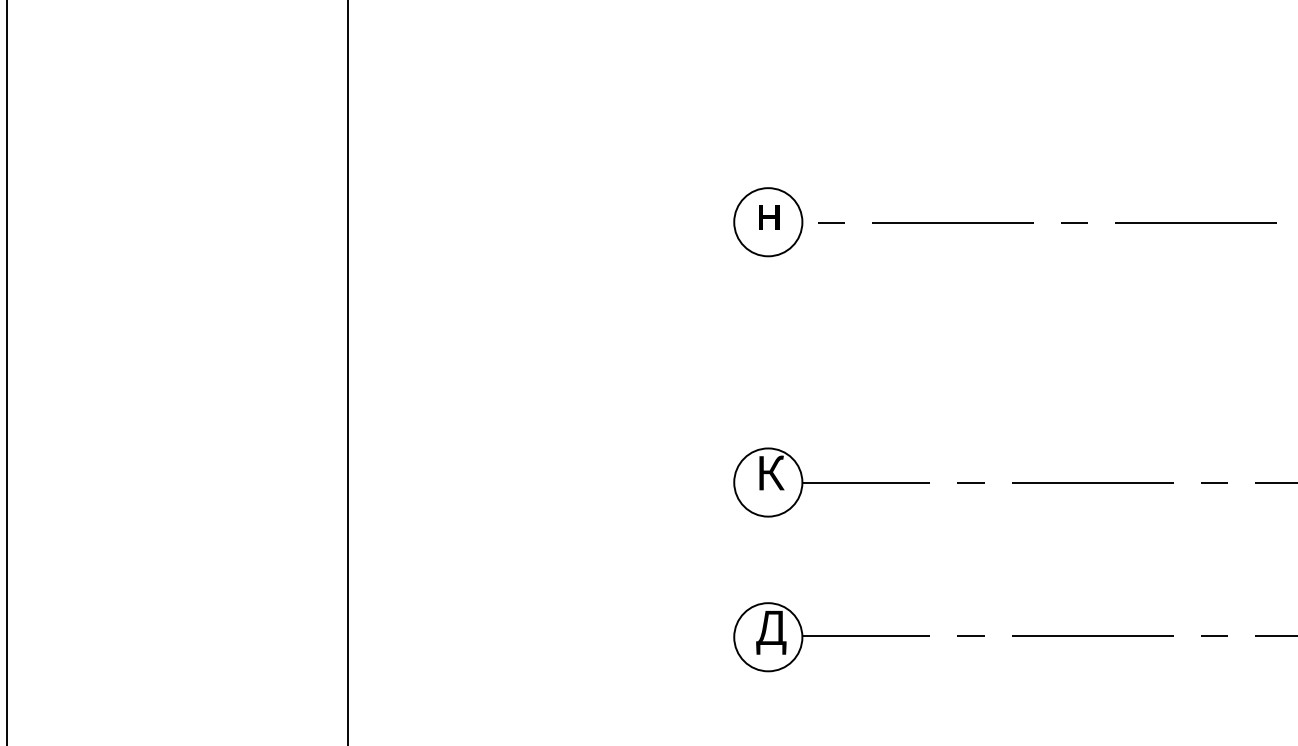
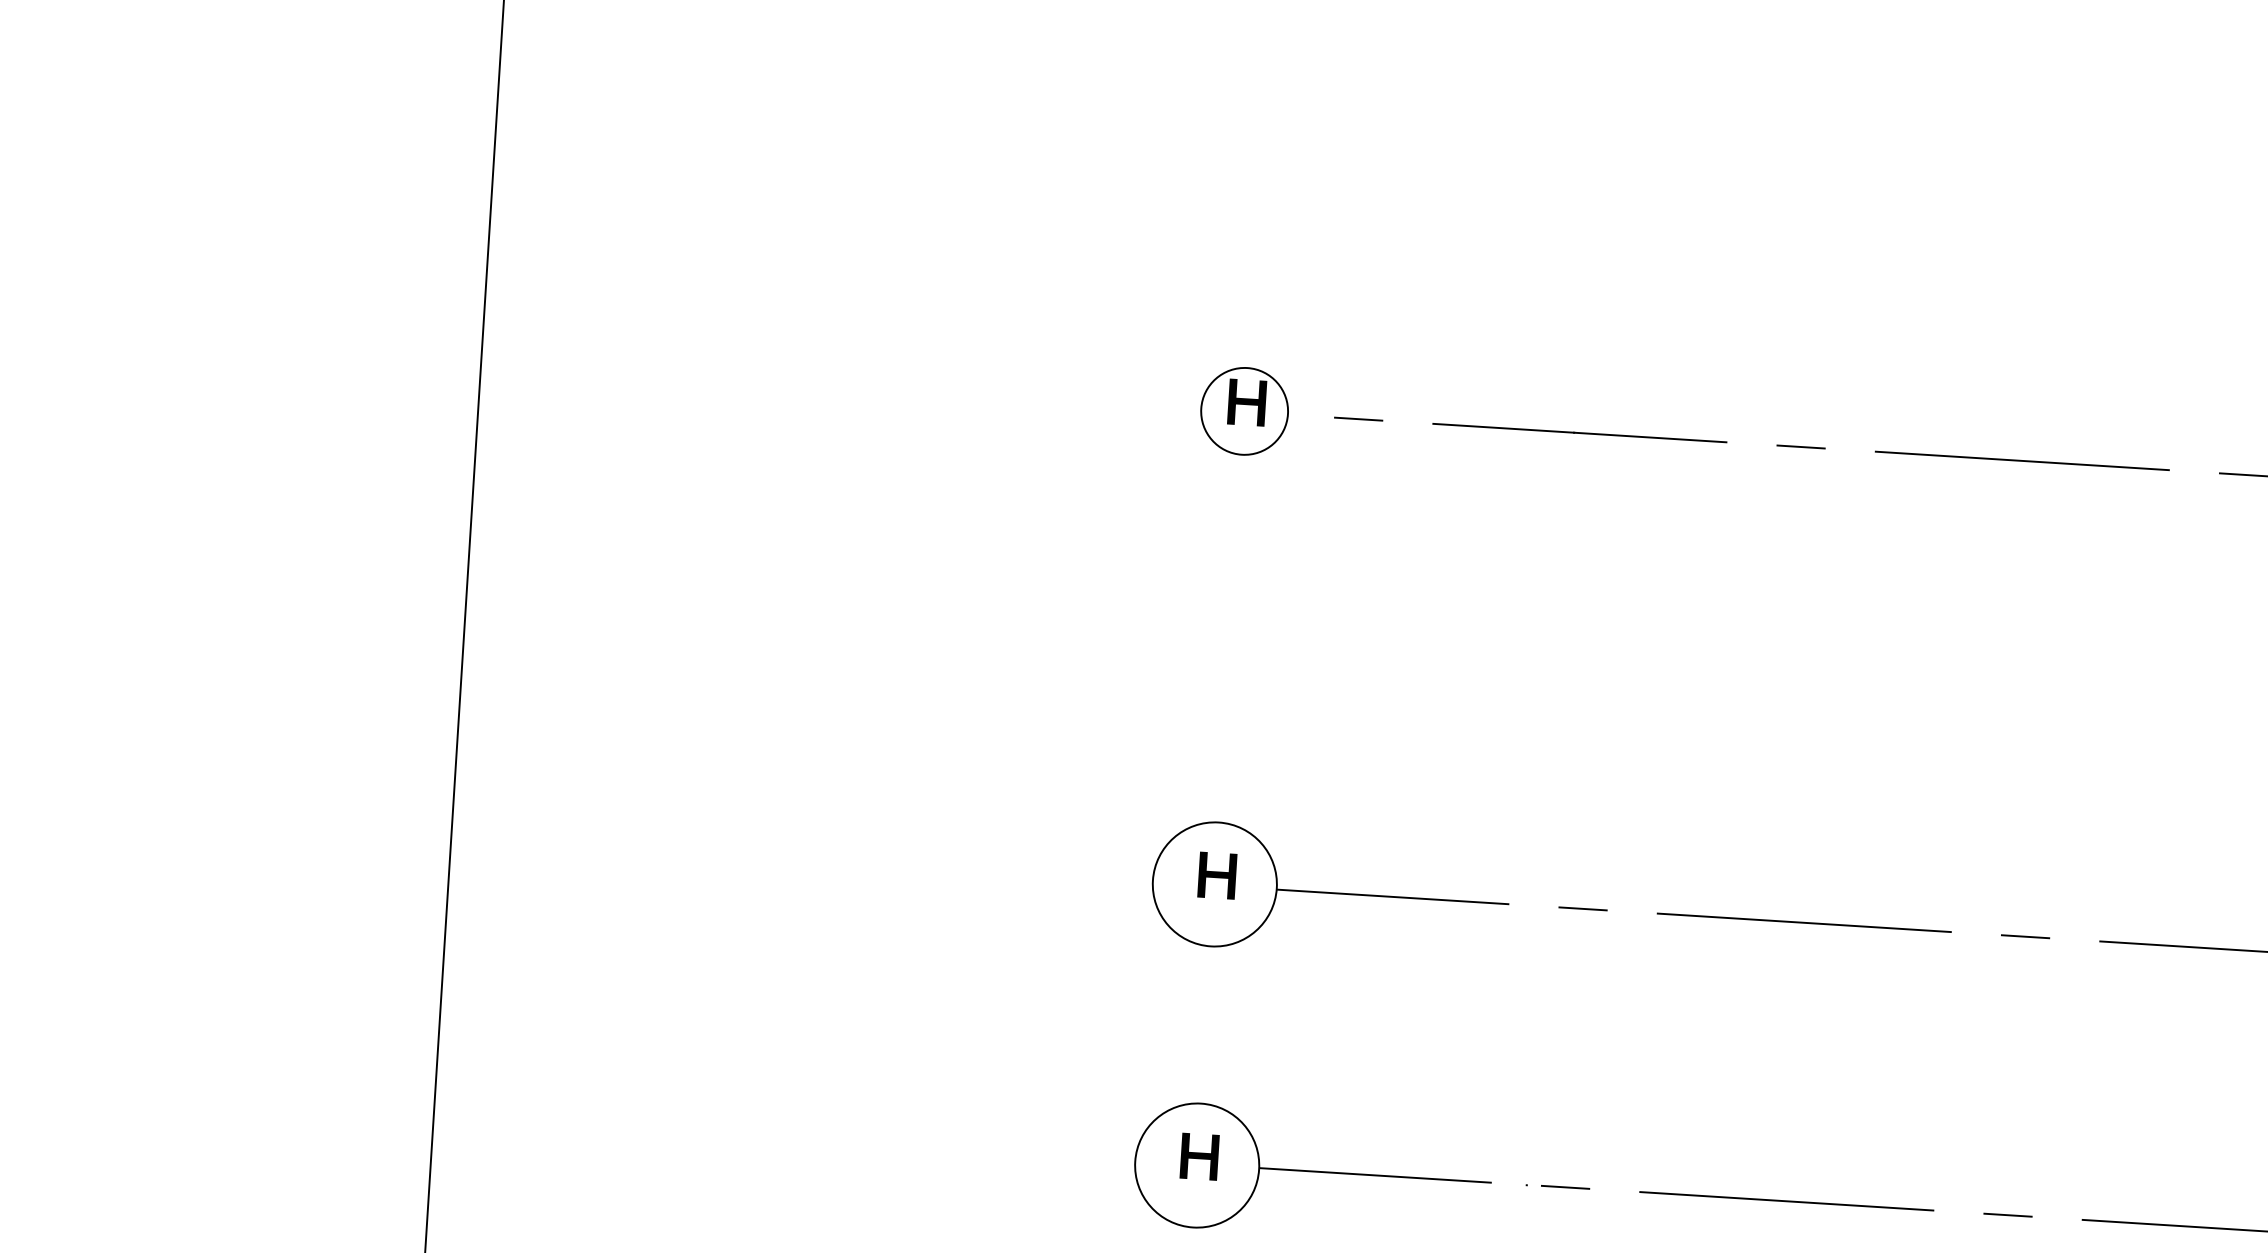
circle: (768, 222) -> (1244, 411), size x0.7
text: (771, 472) -> (1221, 866), К -> н
text: (771, 632) -> (1203, 1157), Д -> н

